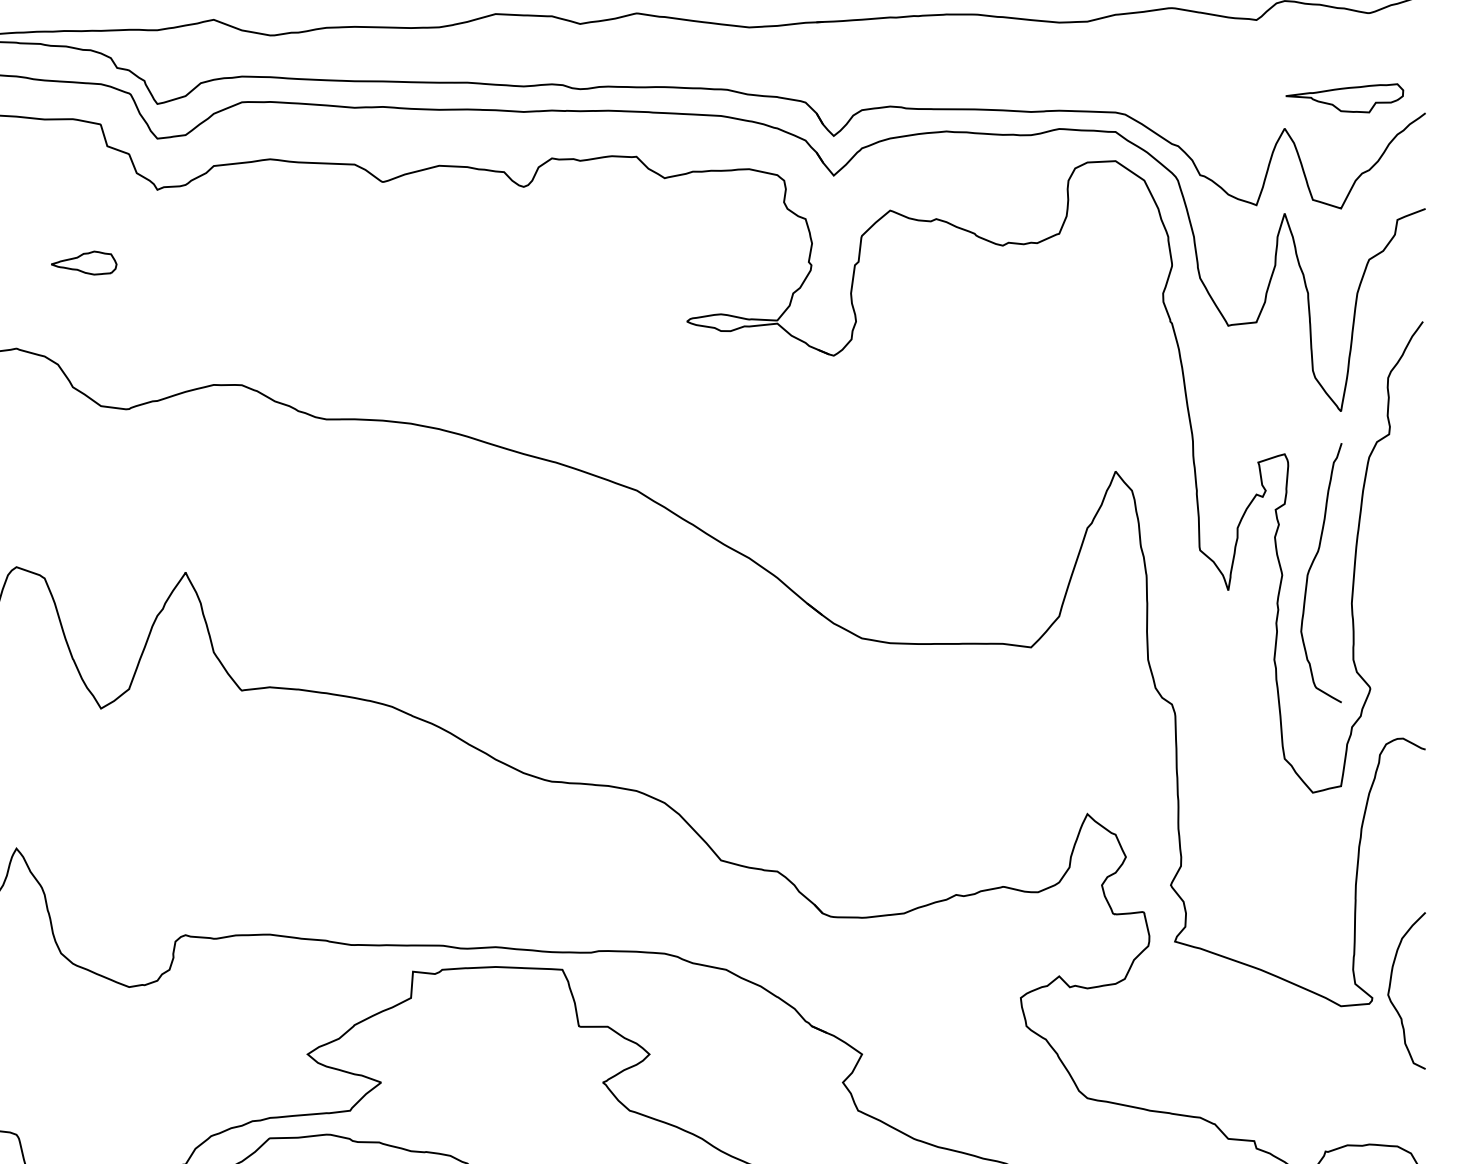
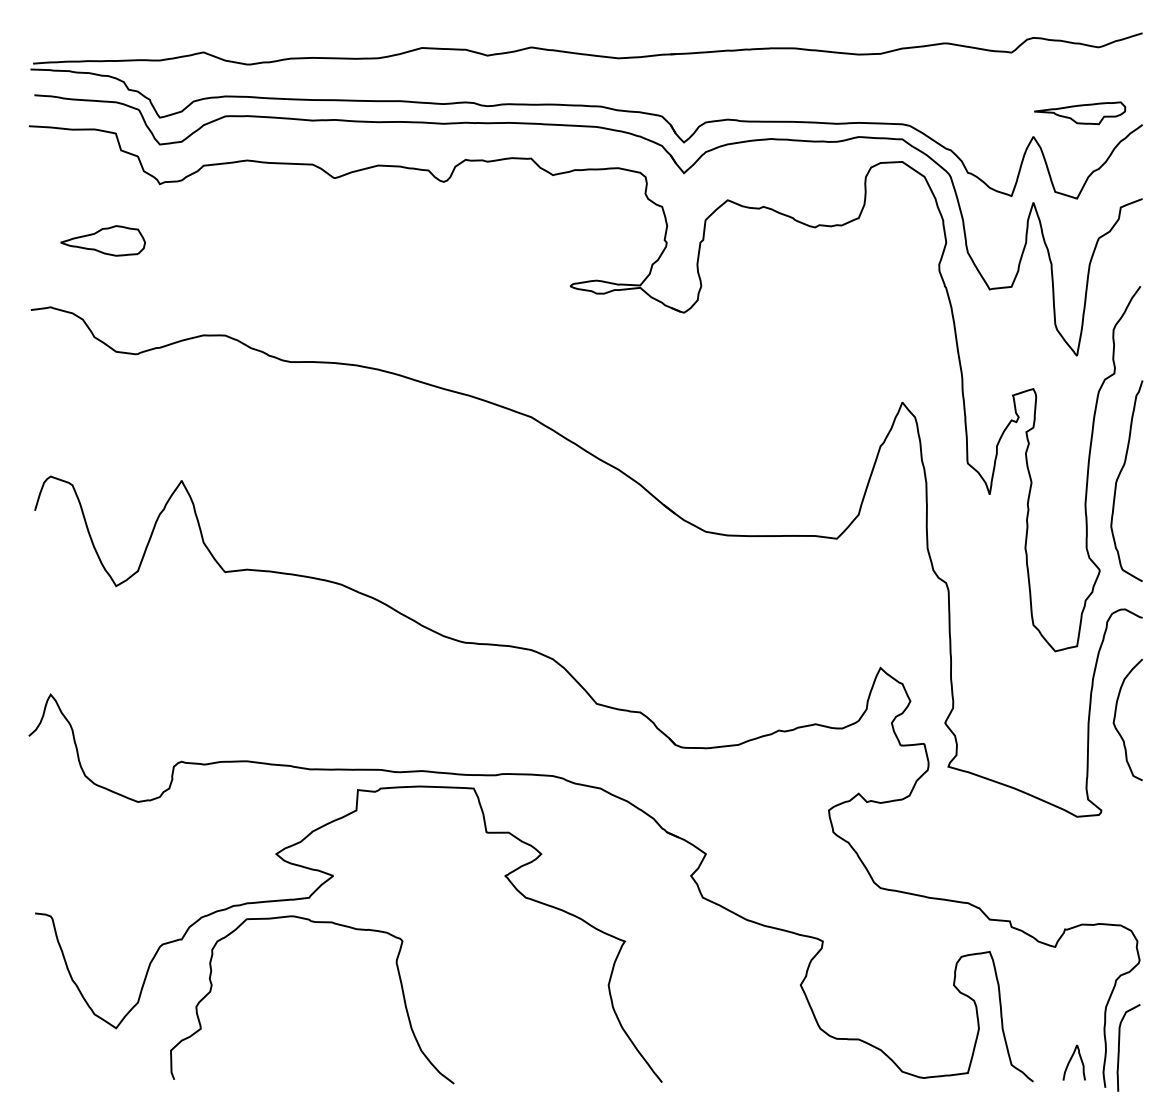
part: (83, 262) -> (102, 240), size x1.67
curve: (1311, 568) -> (1119, 477), moved
curve: (1390, 990) -> (1115, 719), moved

